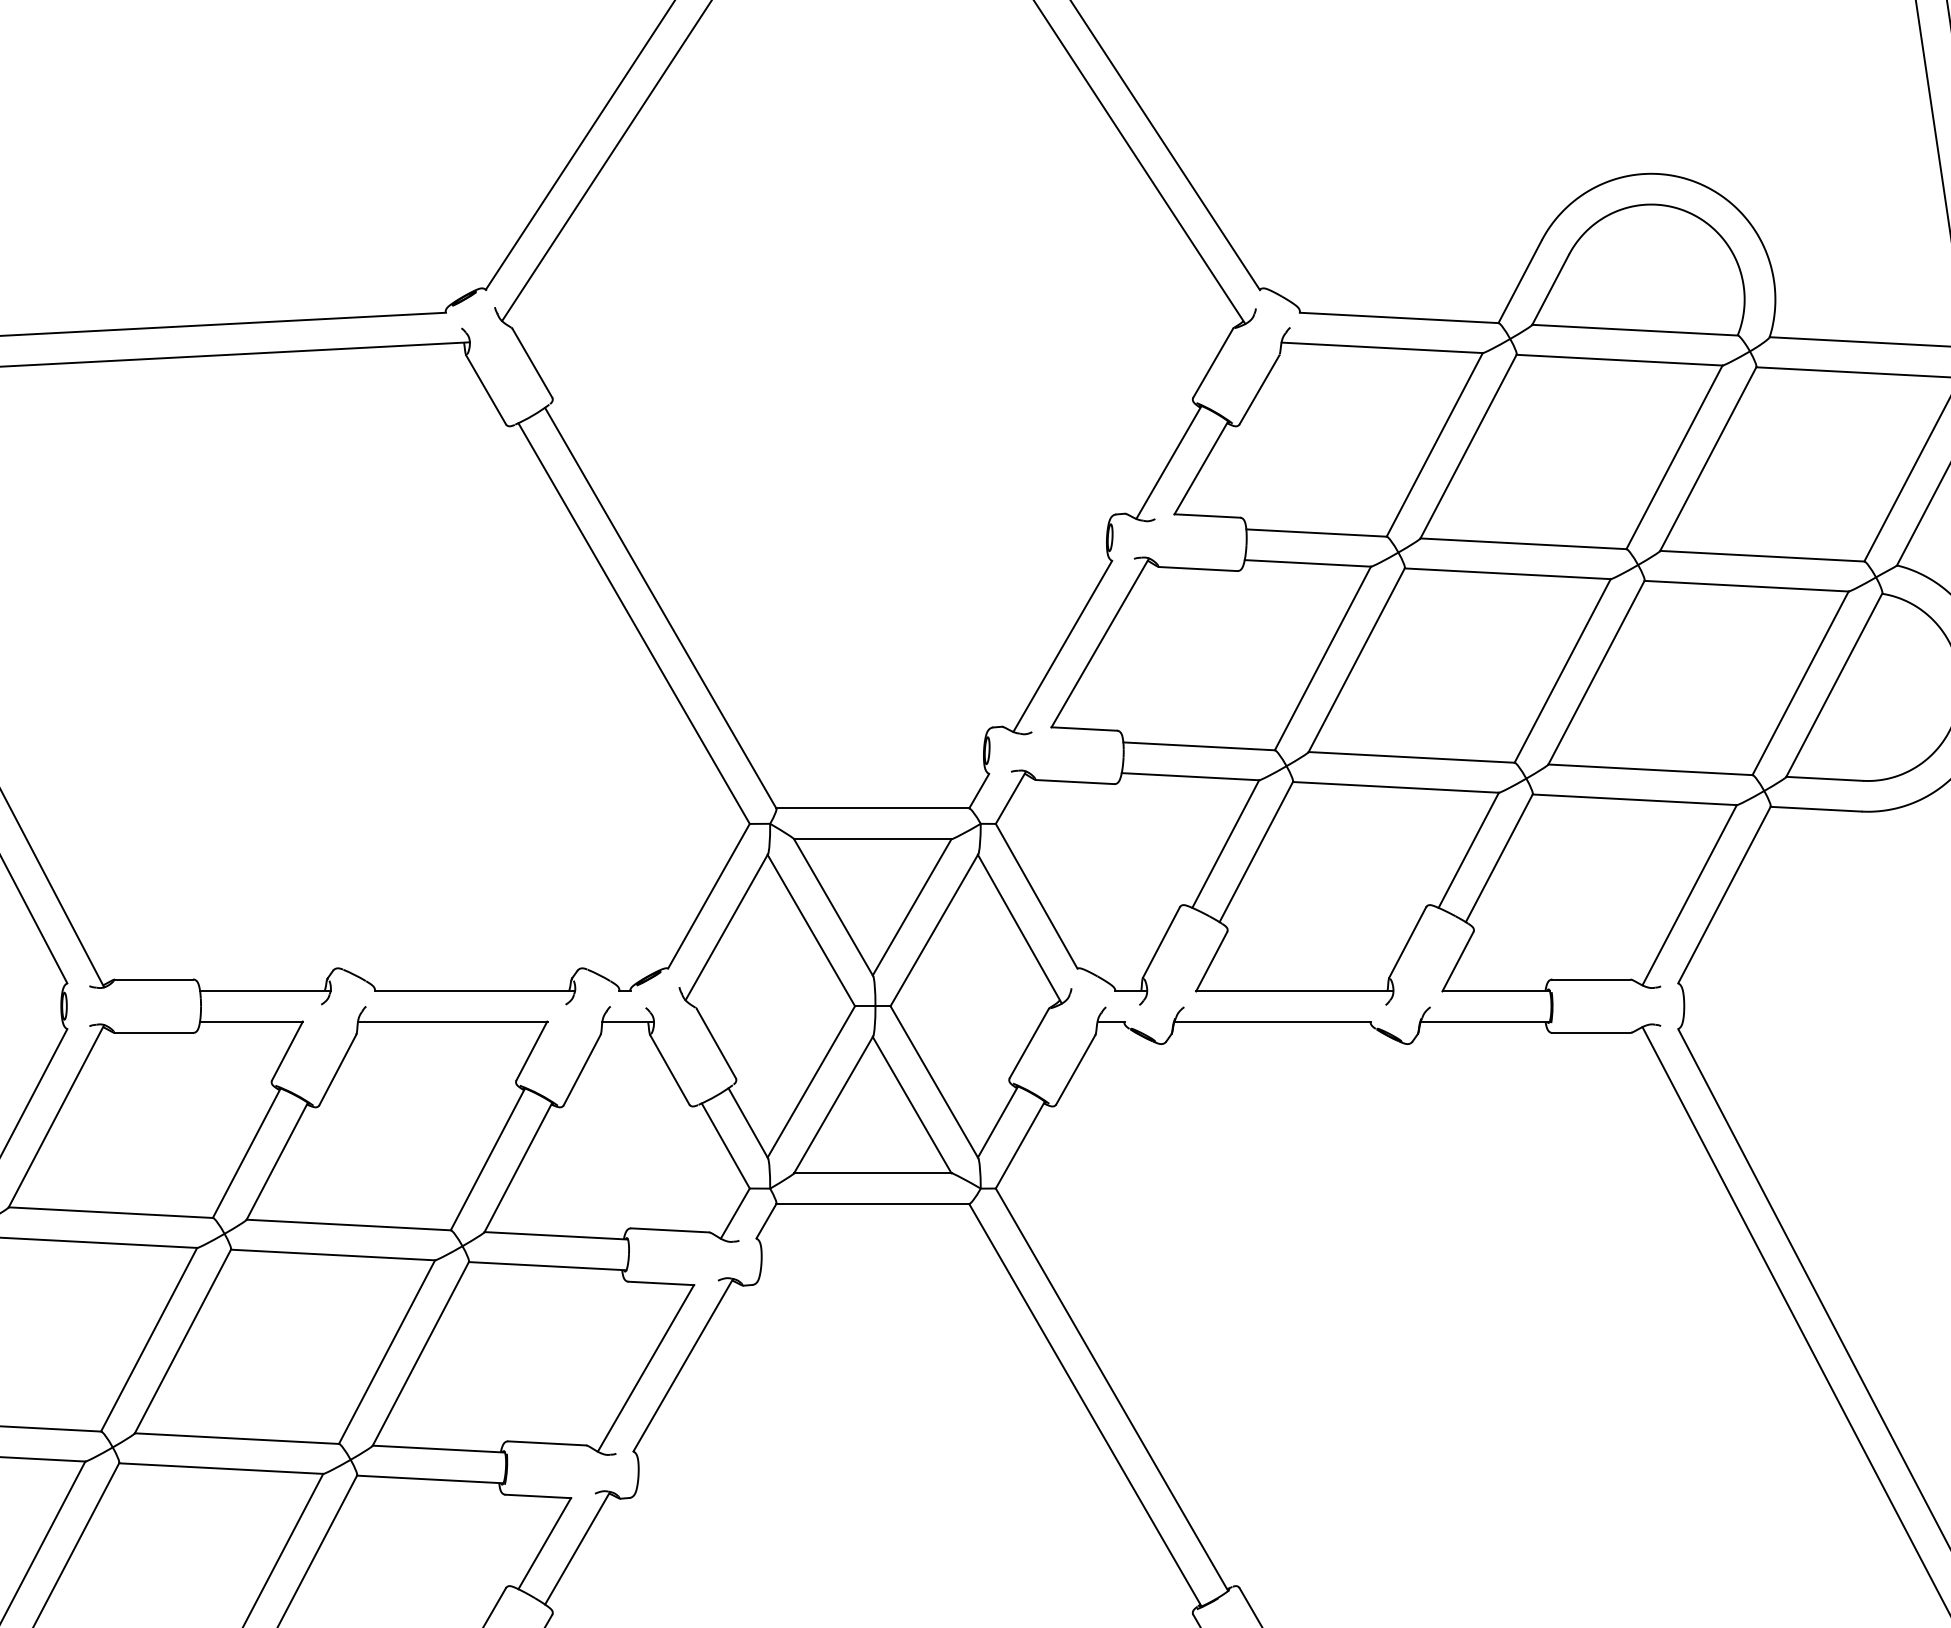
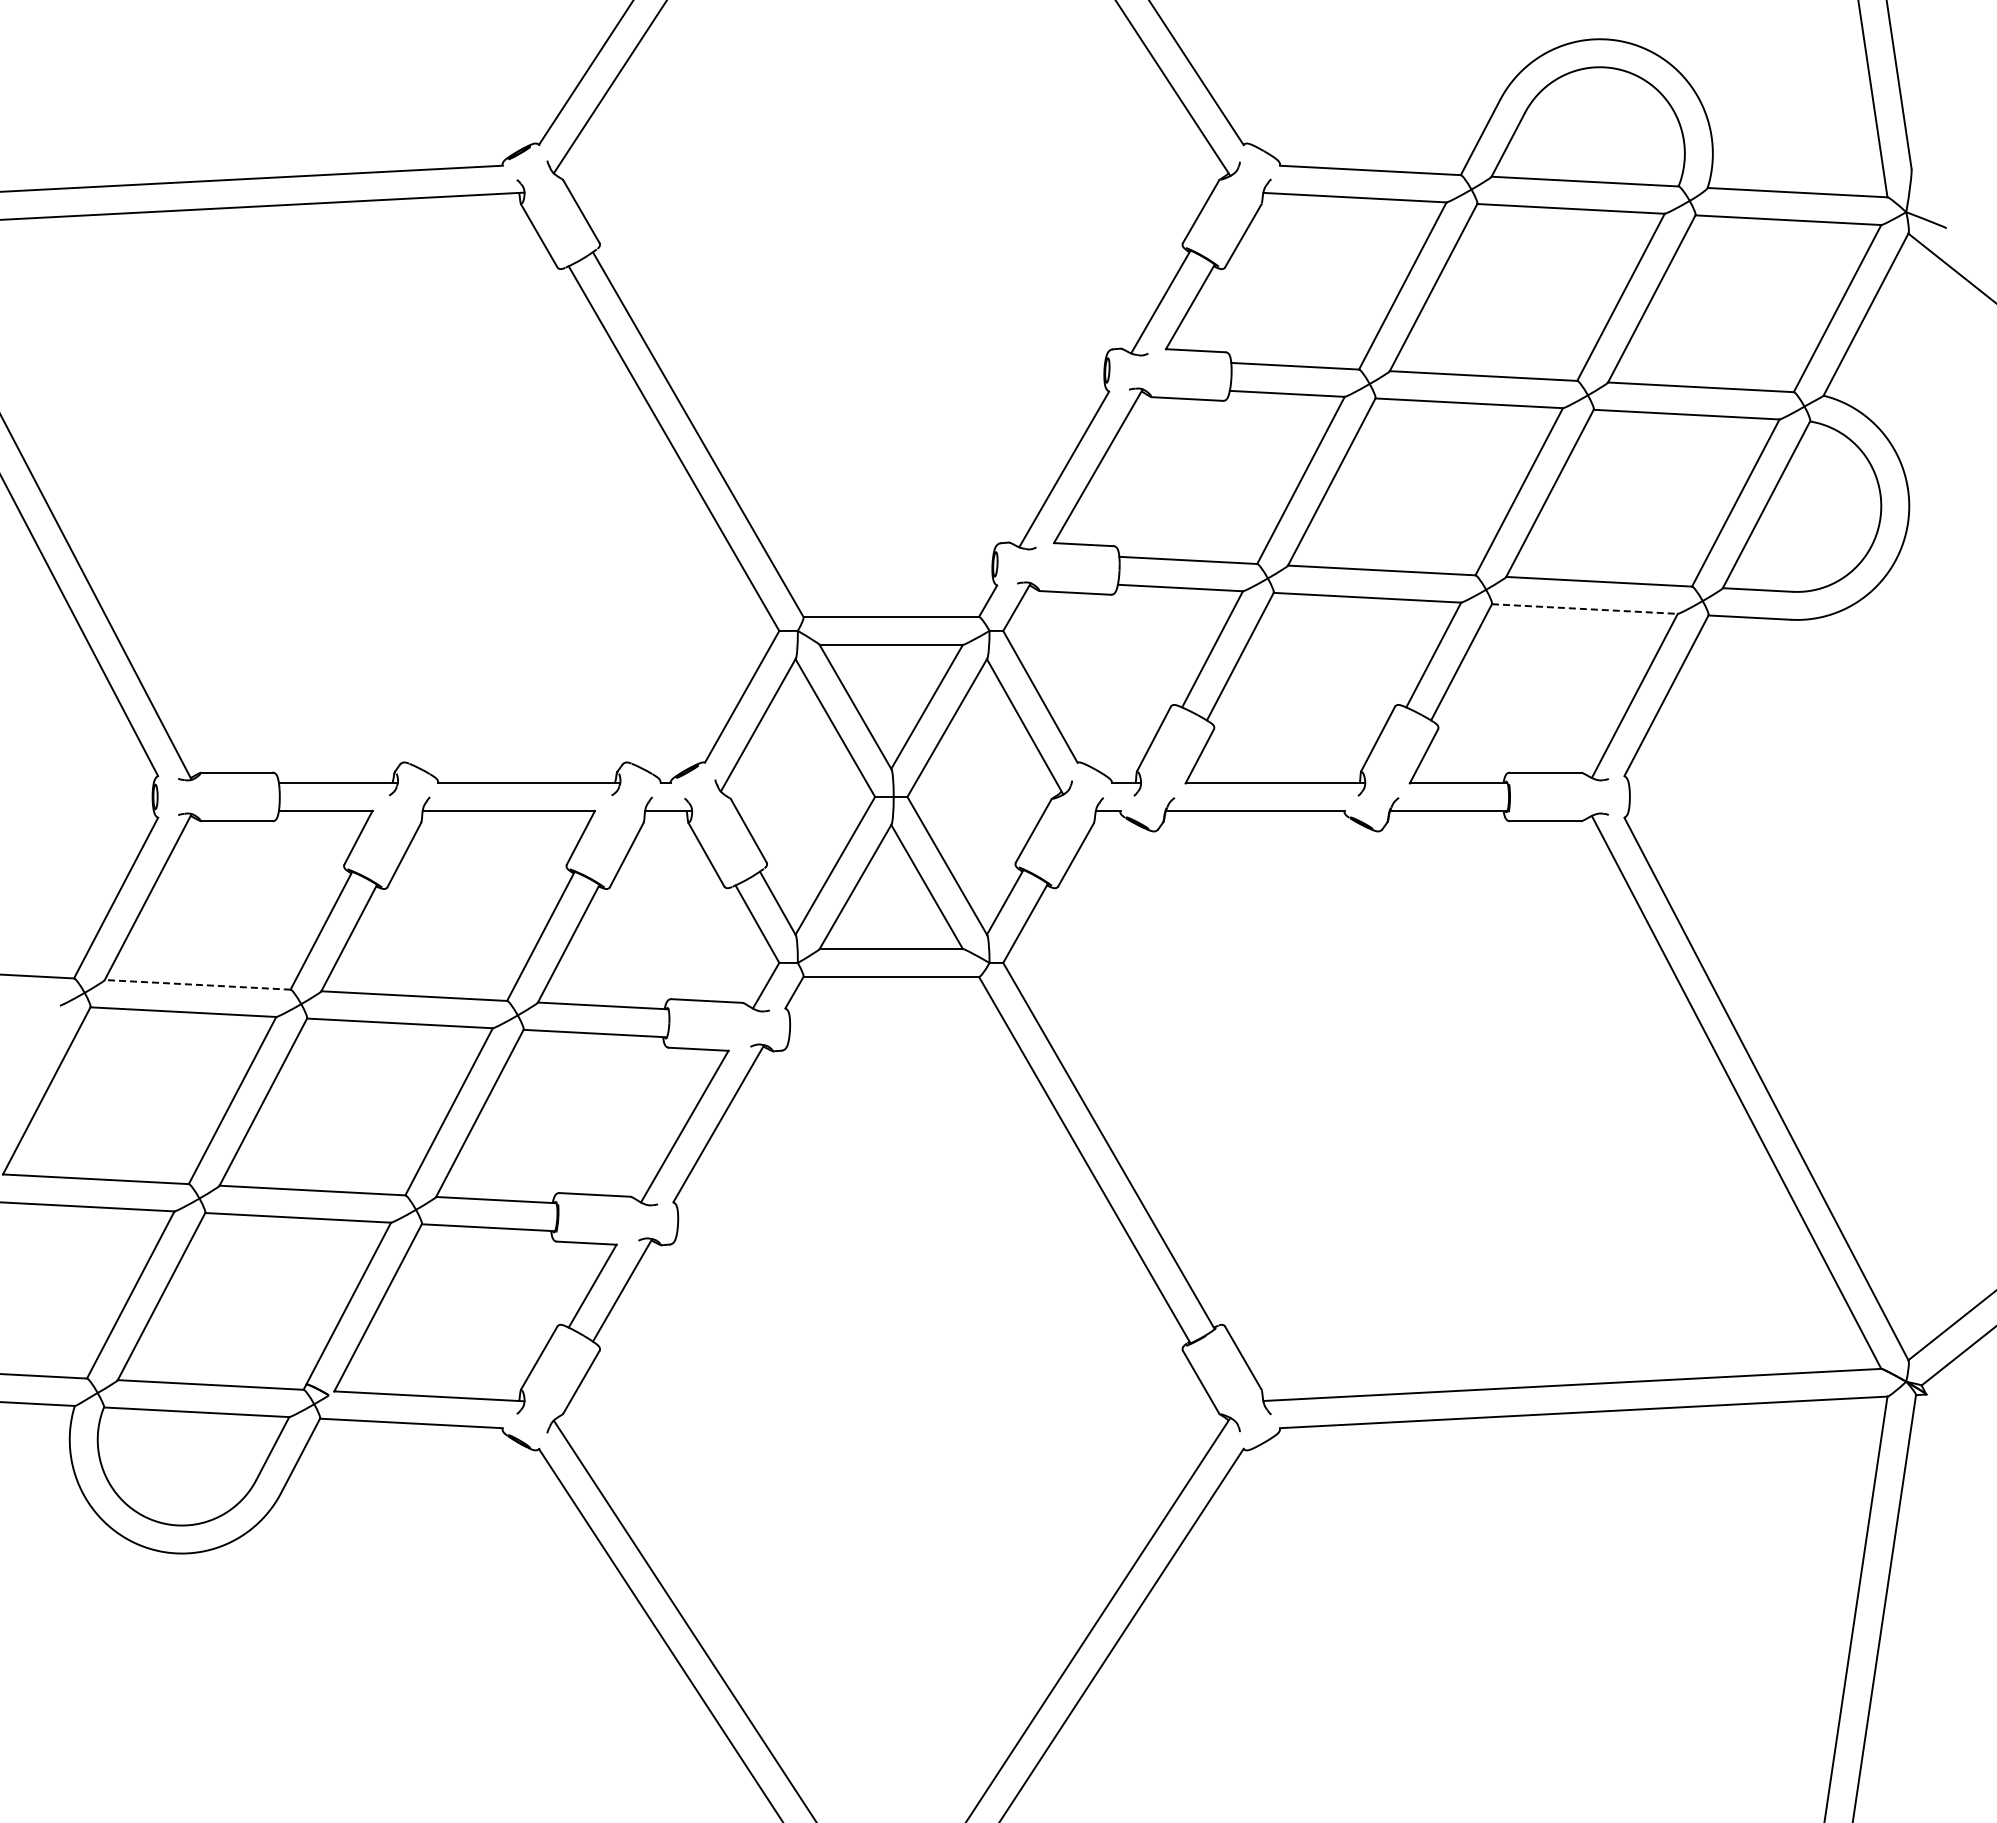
line: (1635, 800) -> (1585, 609), solid -> dashed
line: (110, 1212) -> (197, 984), solid -> dashed

